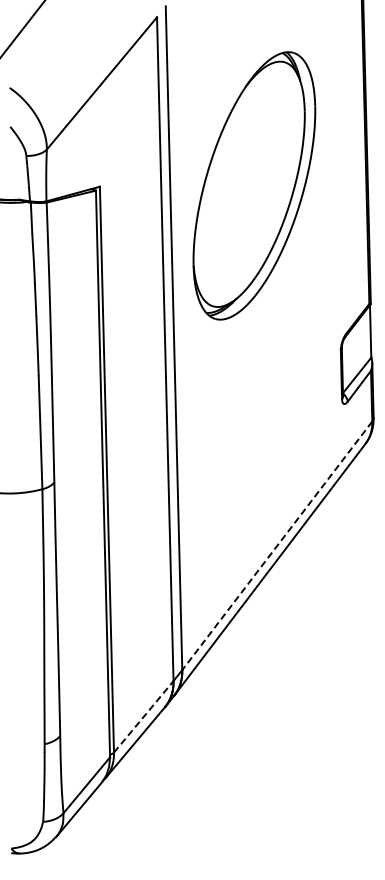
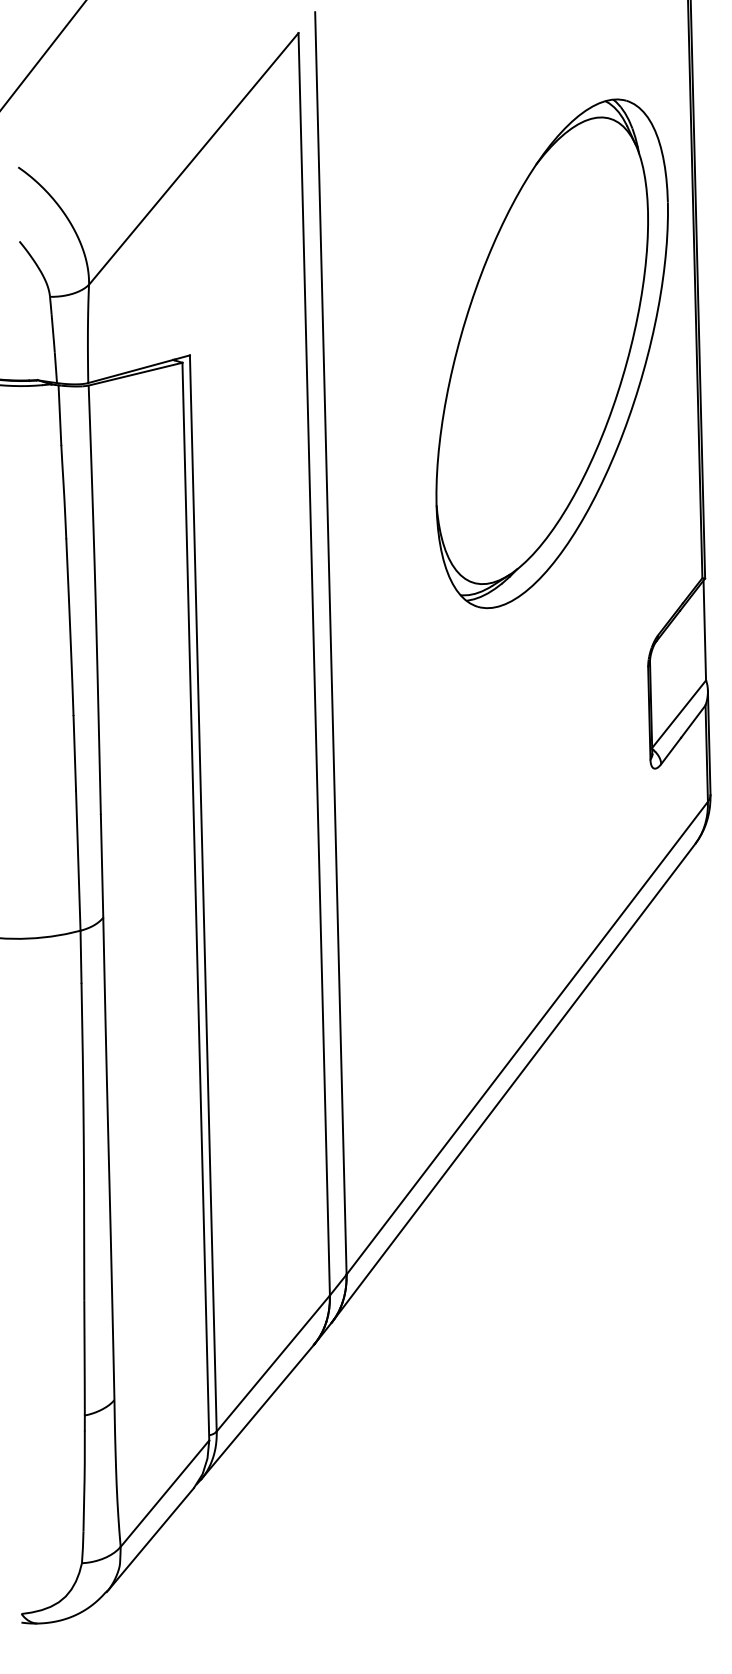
part: (254, 185) -> (552, 352), moved
line: (276, 546) -> (525, 1039), dashed -> solid
line: (143, 716) -> (272, 1362), dashed -> solid

